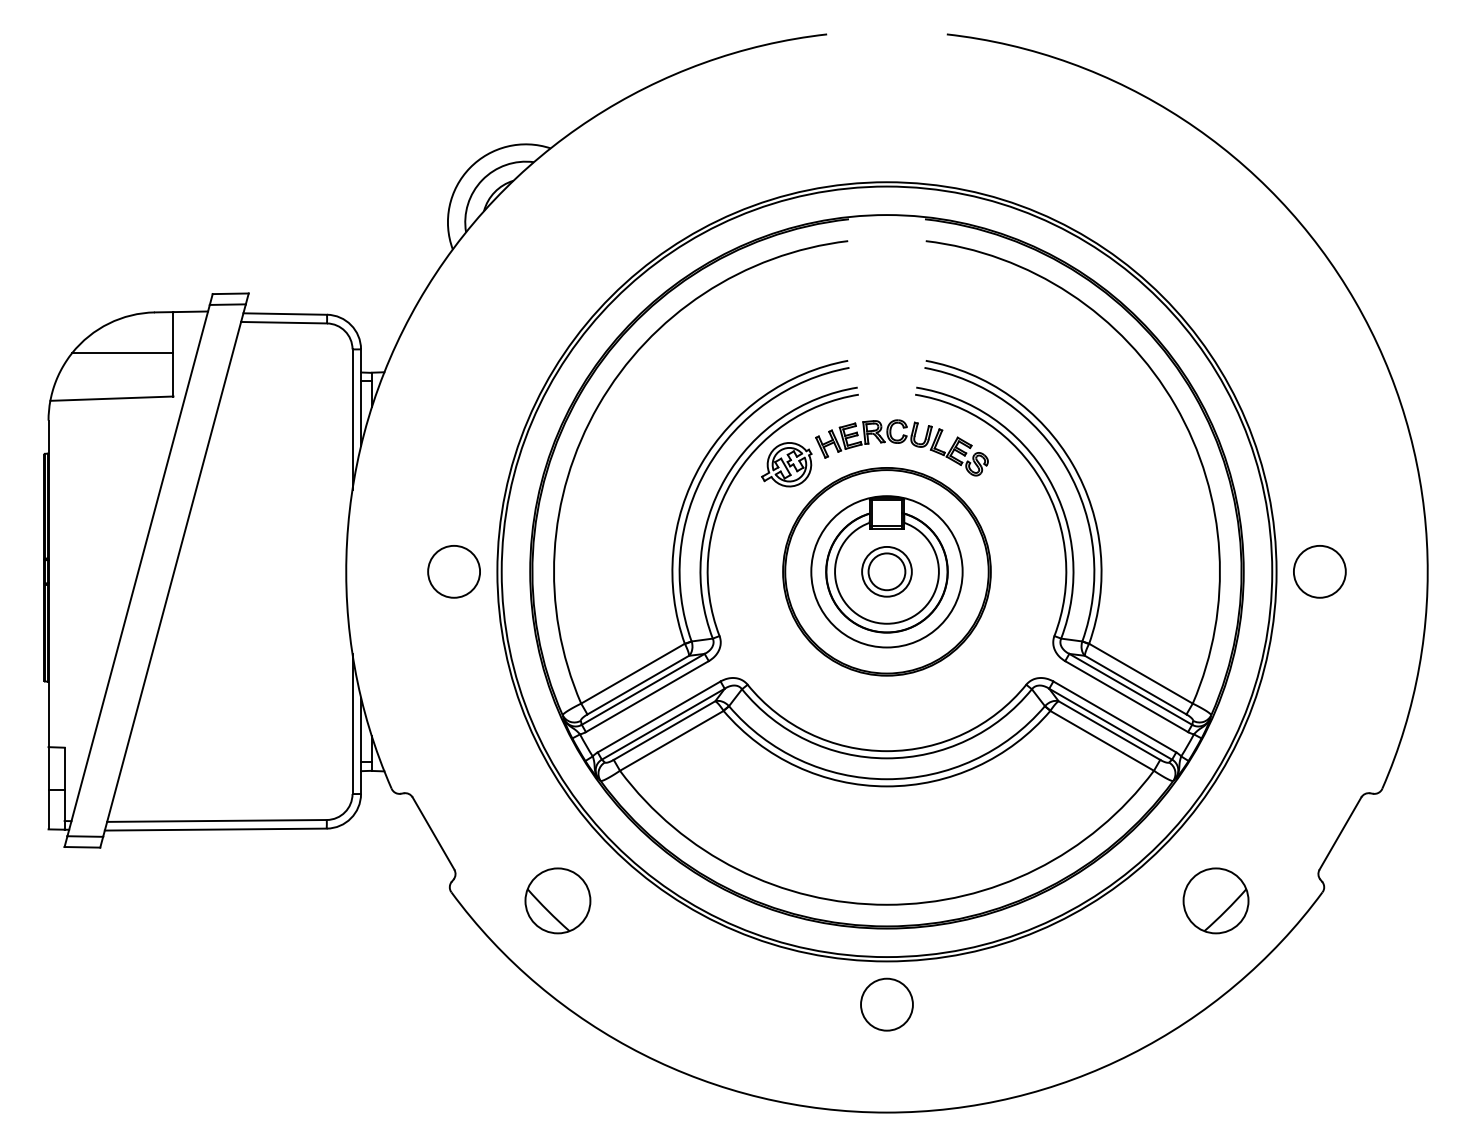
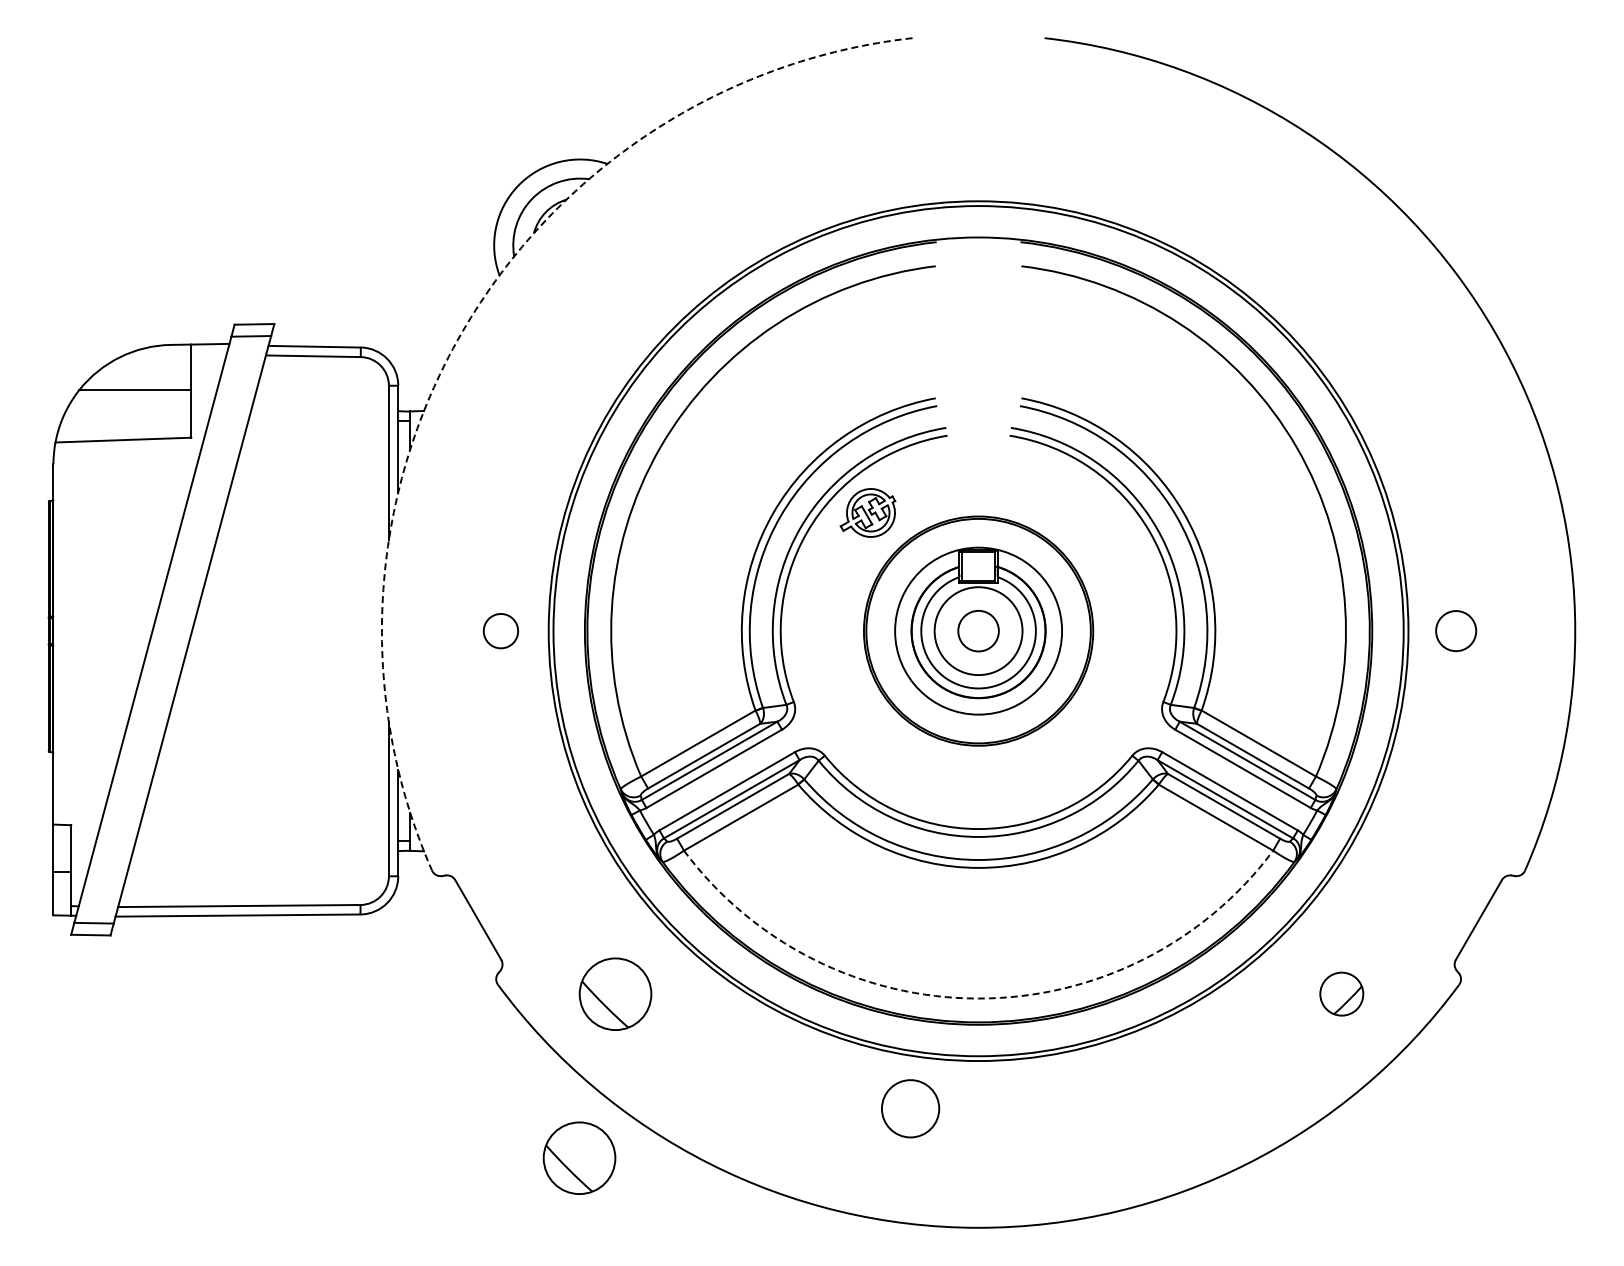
arc: (418, 301) -> (461, 332), solid -> dashed
part: (901, 447) -> (994, 494), removed
circle: (453, 571) -> (500, 630), size x0.6
circle: (886, 571) -> (978, 630), size x1.6
circle: (1319, 571) -> (1455, 630), size x0.7
part: (1215, 900) -> (1341, 993), size x0.6
arc: (886, 904) -> (978, 998), solid -> dashed
circle: (886, 1004) -> (910, 1108), moved
part: (525, 1048) -> (579, 1157), added

